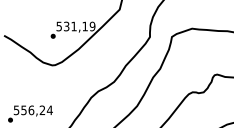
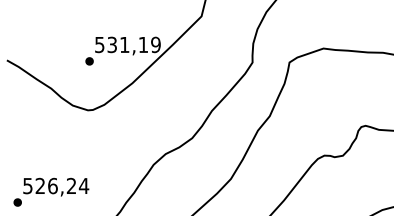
text: (23, 110) -> (39, 186), 556,24 -> 526,24

